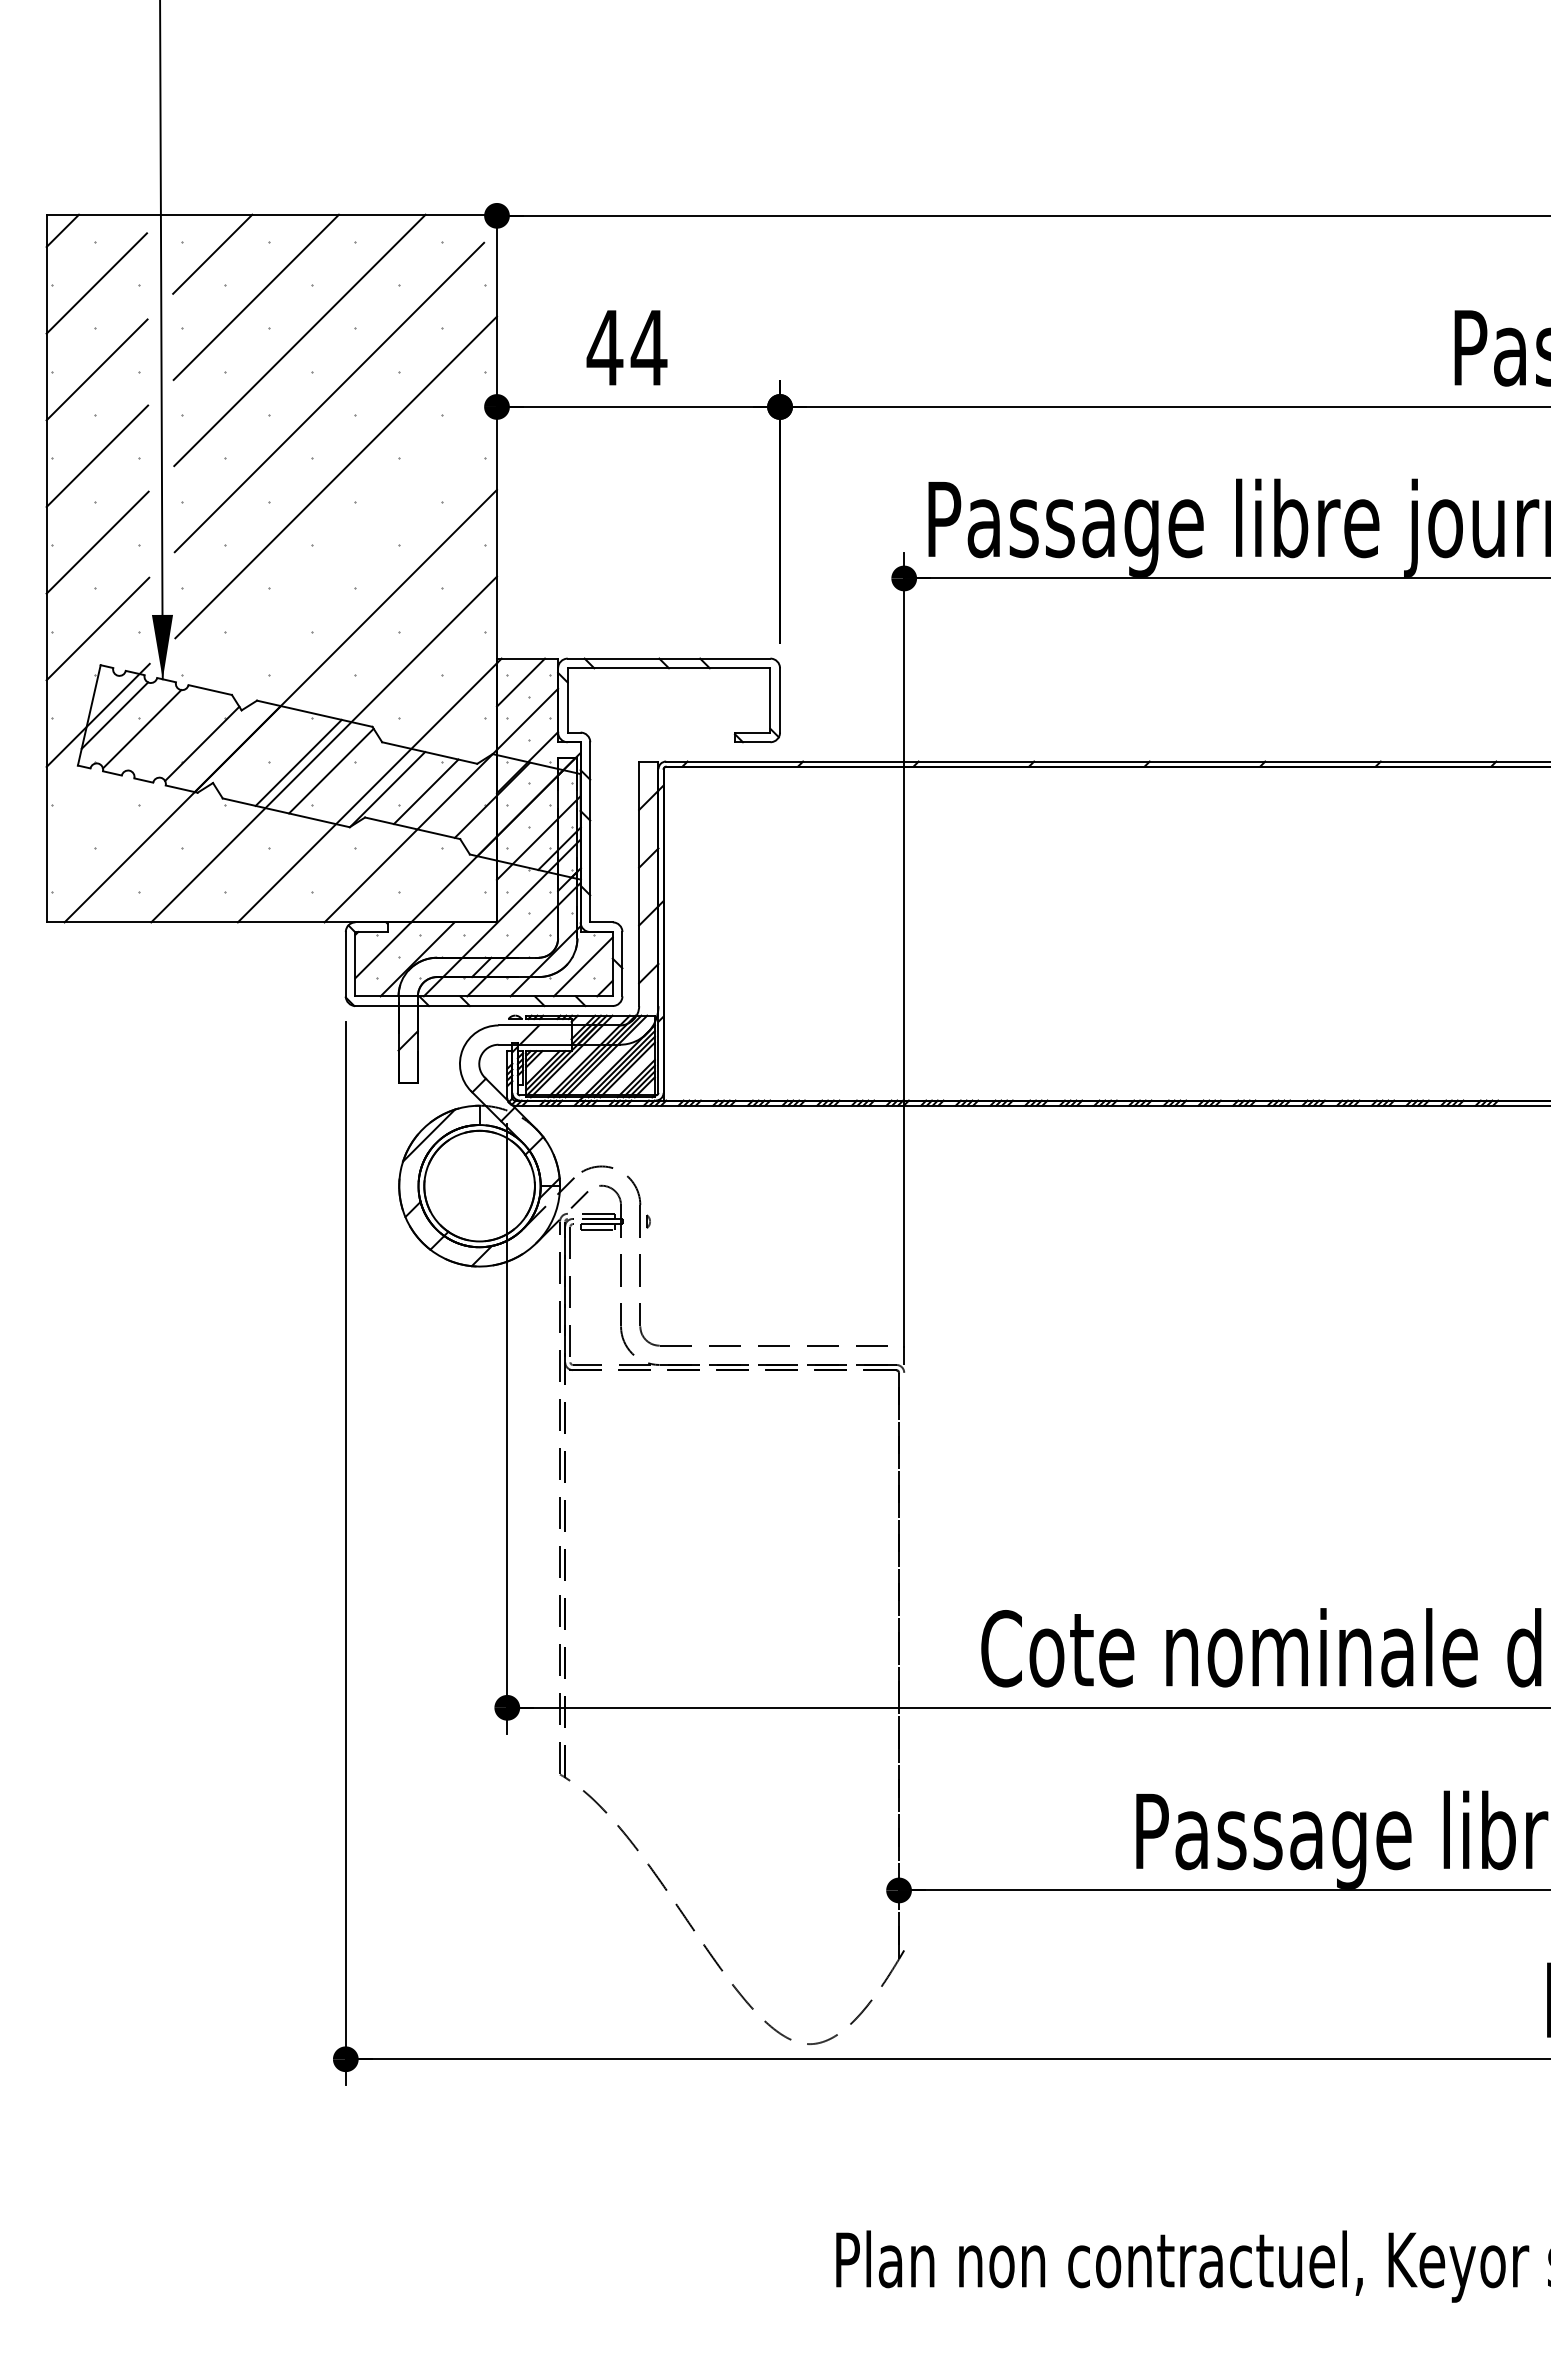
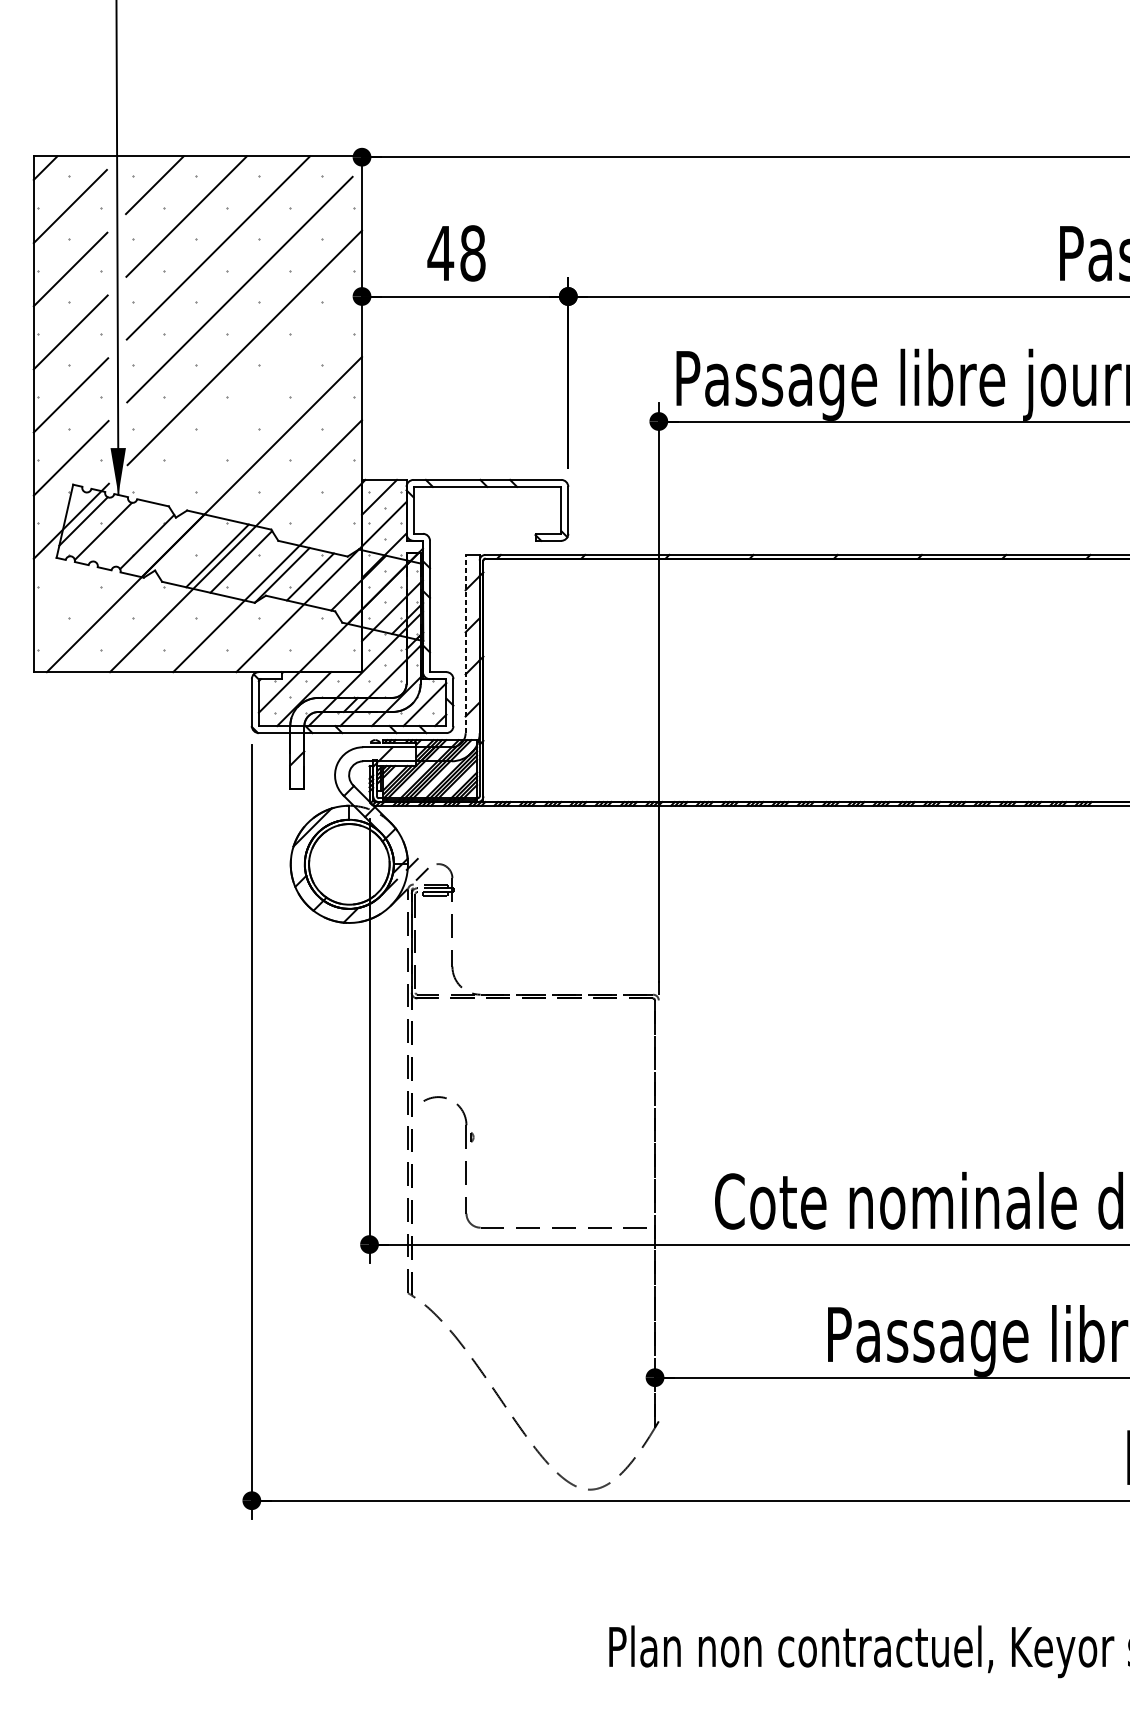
text: (648, 347) -> (472, 253), 44 -> 48
line: (639, 883) -> (465, 643), solid -> dashed
part: (650, 1225) -> (473, 1140), moved

